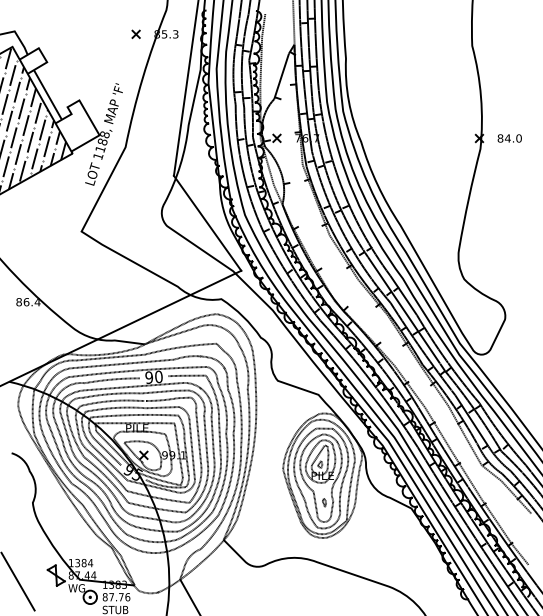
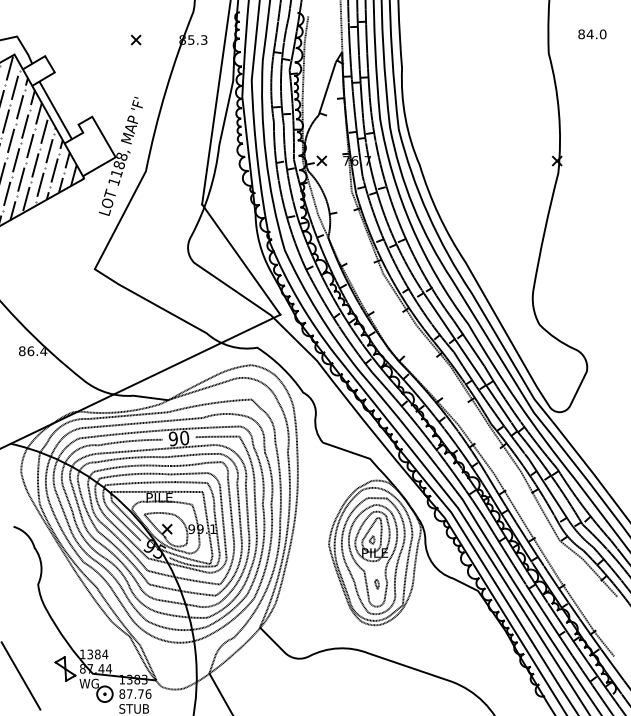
part: (135, 33) -> (135, 39), moved
text: (509, 138) -> (592, 34), moved

